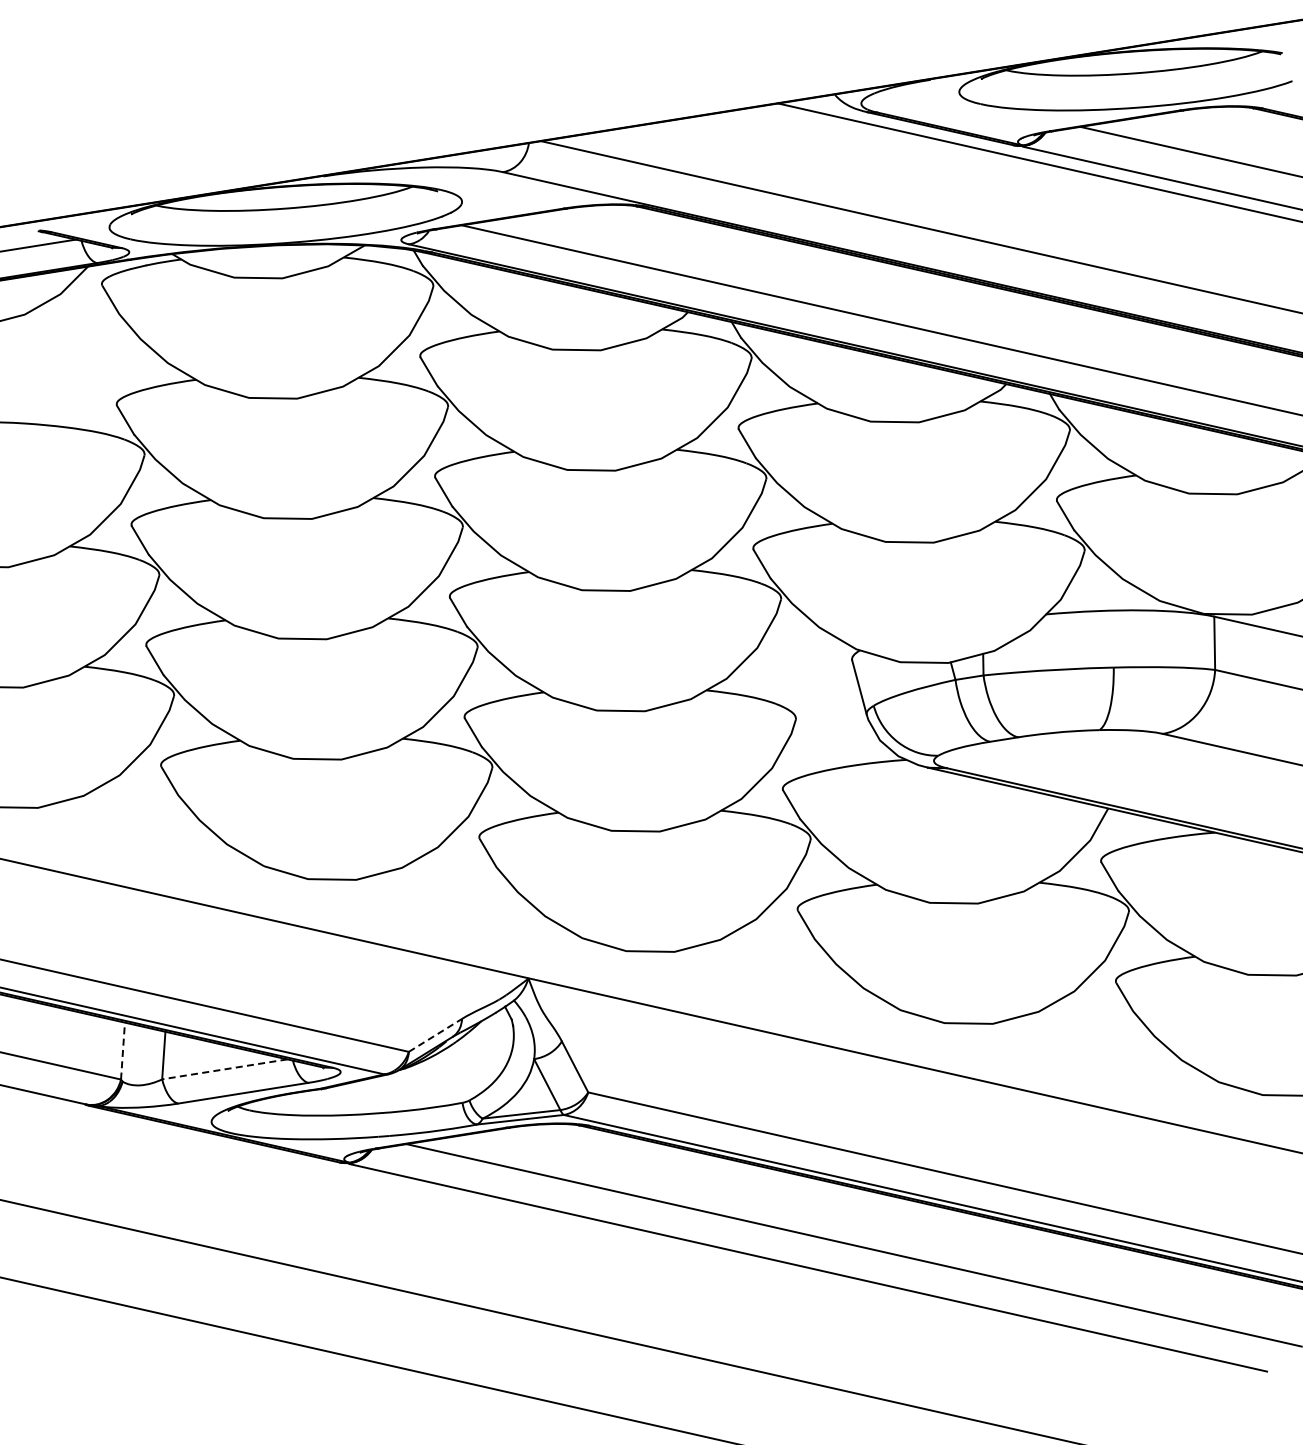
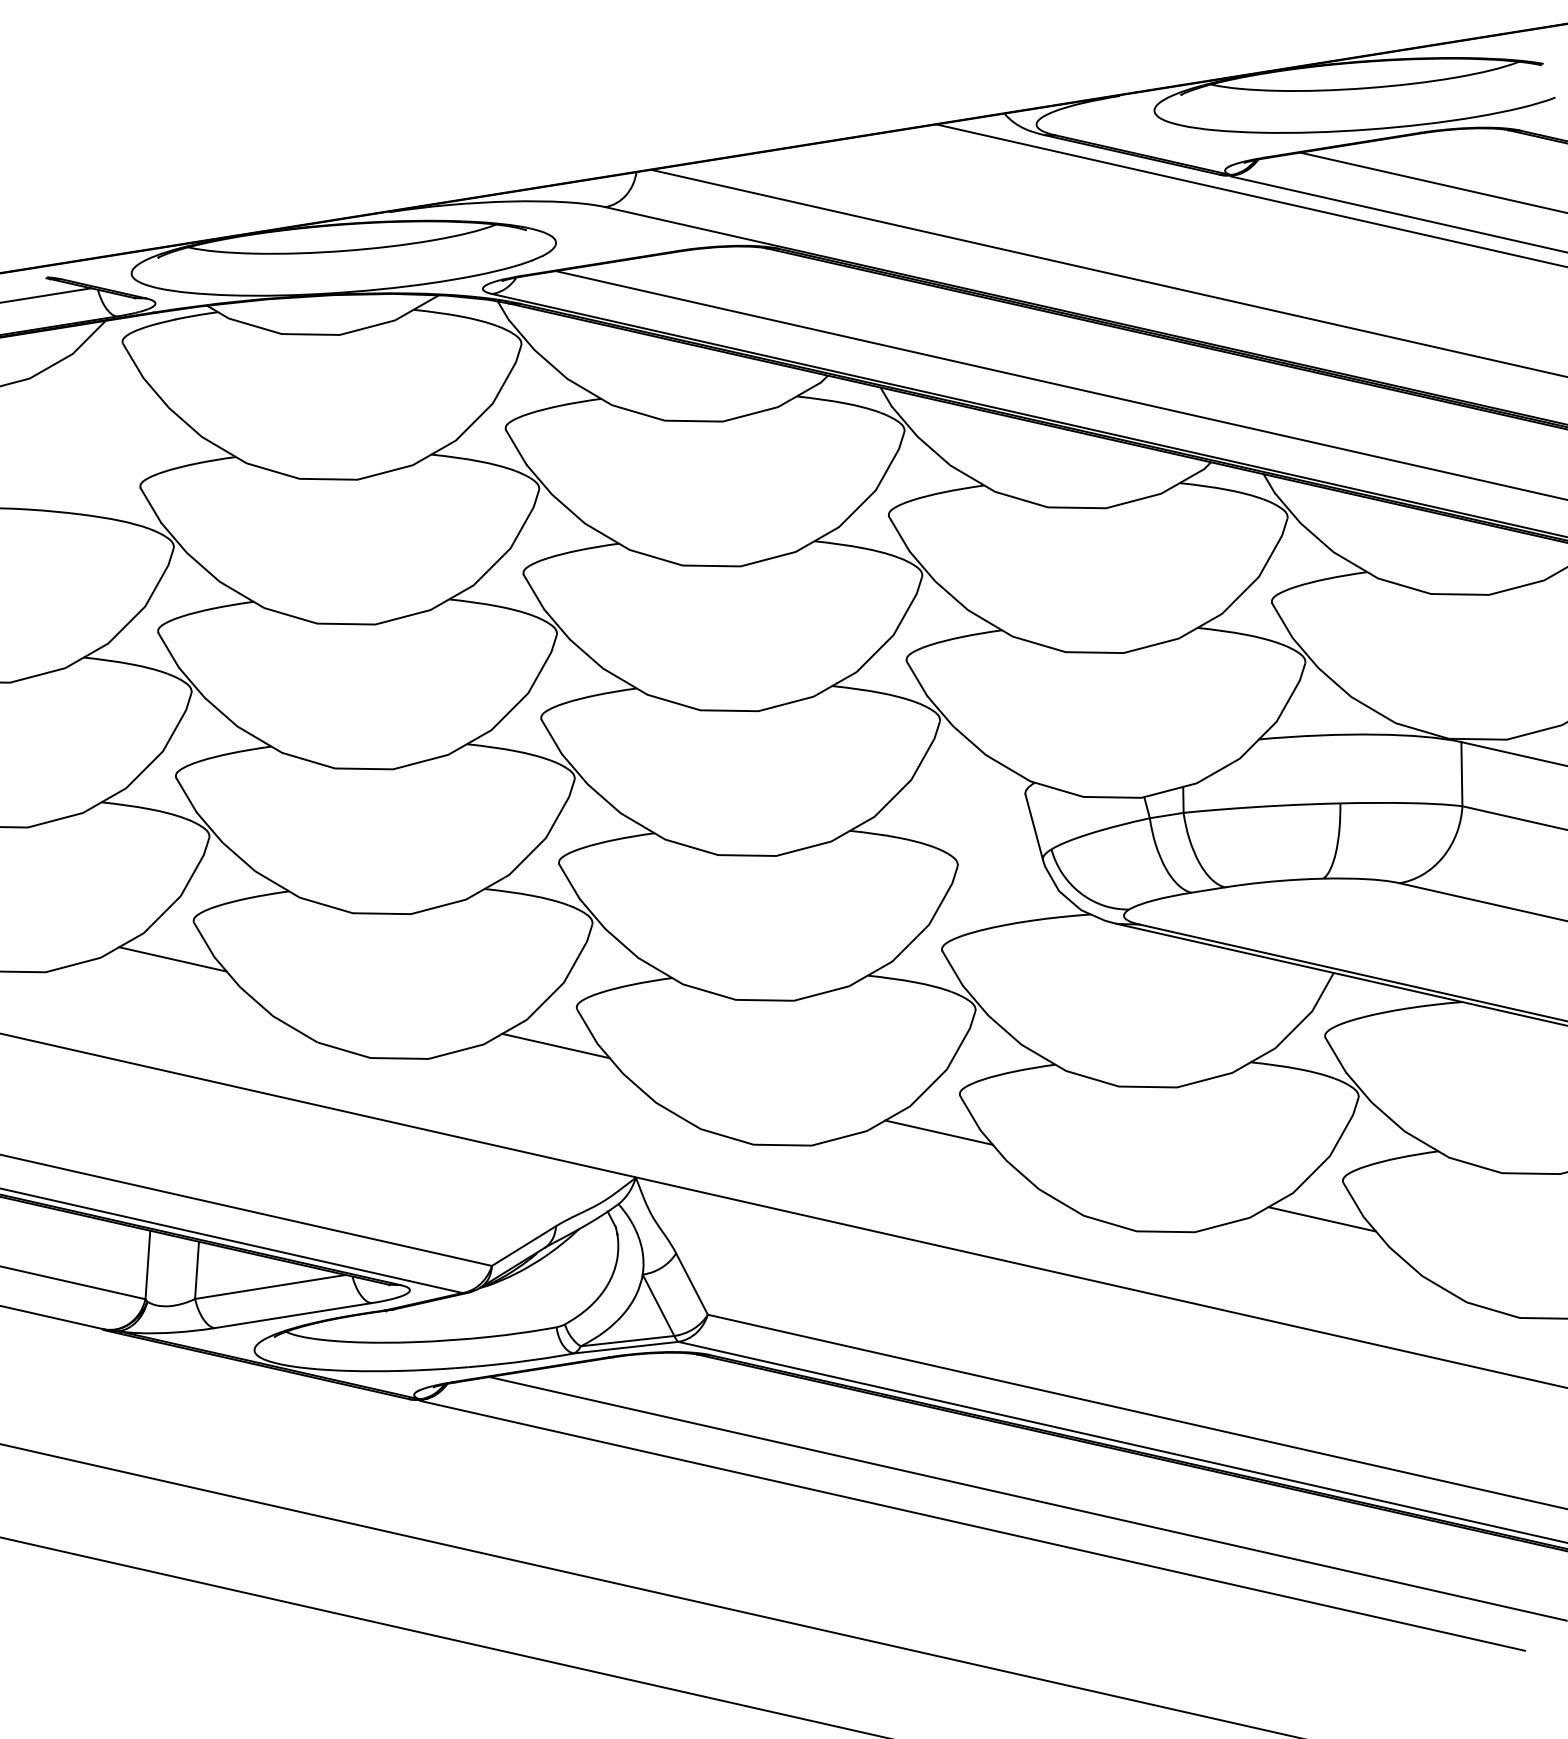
line: (143, 797) -> (172, 959), added
line: (461, 869) -> (555, 1046), added
line: (780, 941) -> (939, 1133), added
line: (1098, 1013) -> (1322, 1219), added
line: (435, 1035) -> (524, 1246), dashed -> solid
line: (123, 1051) -> (148, 1265), dashed -> solid
line: (224, 1069) -> (270, 1287), dashed -> solid

